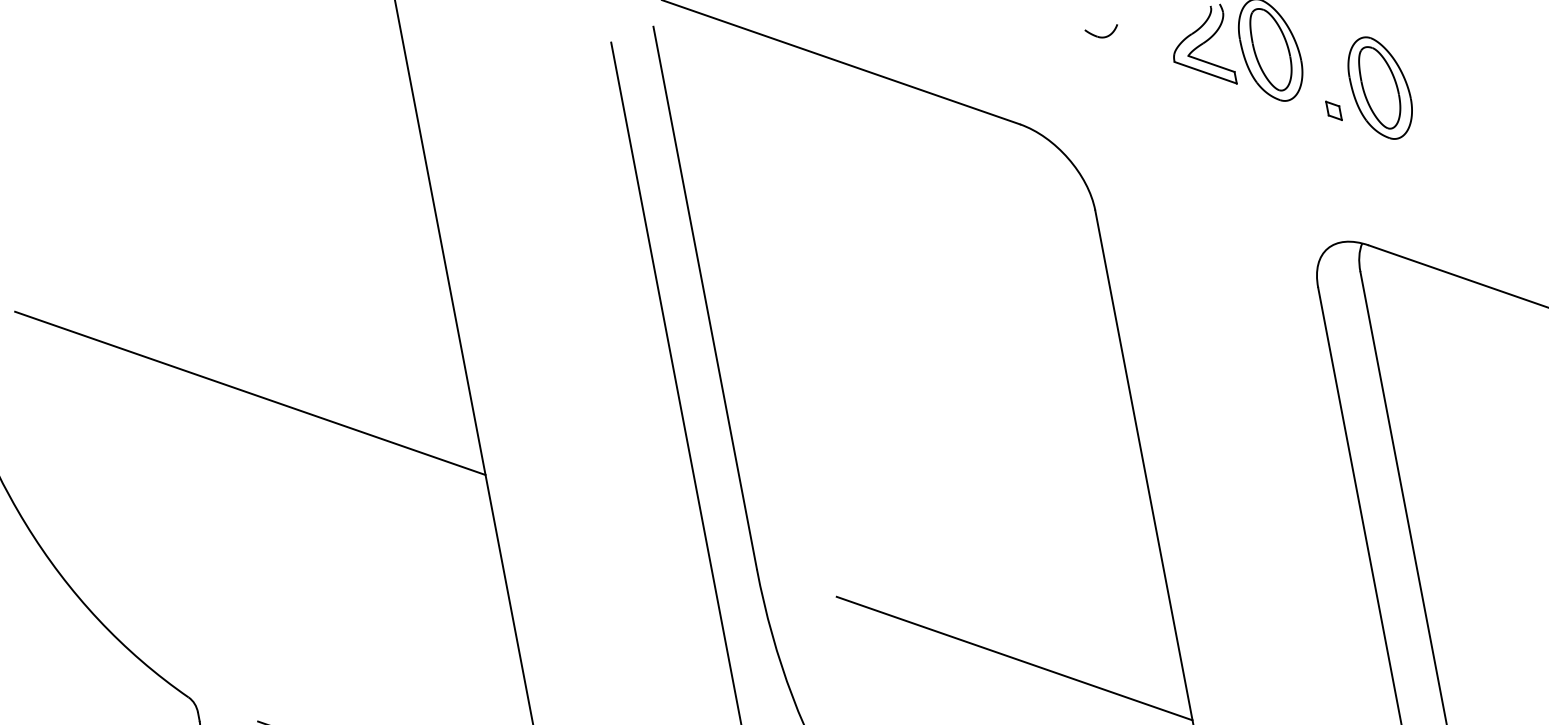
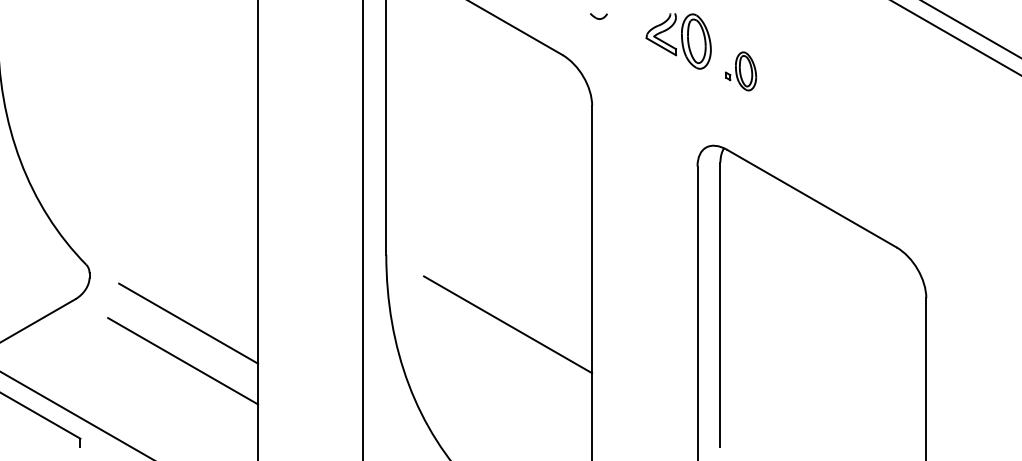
part: (1101, 32) -> (598, 16), moved
part: (1365, 91) -> (740, 71), size x0.7
line: (249, 392) -> (146, 116), removed

